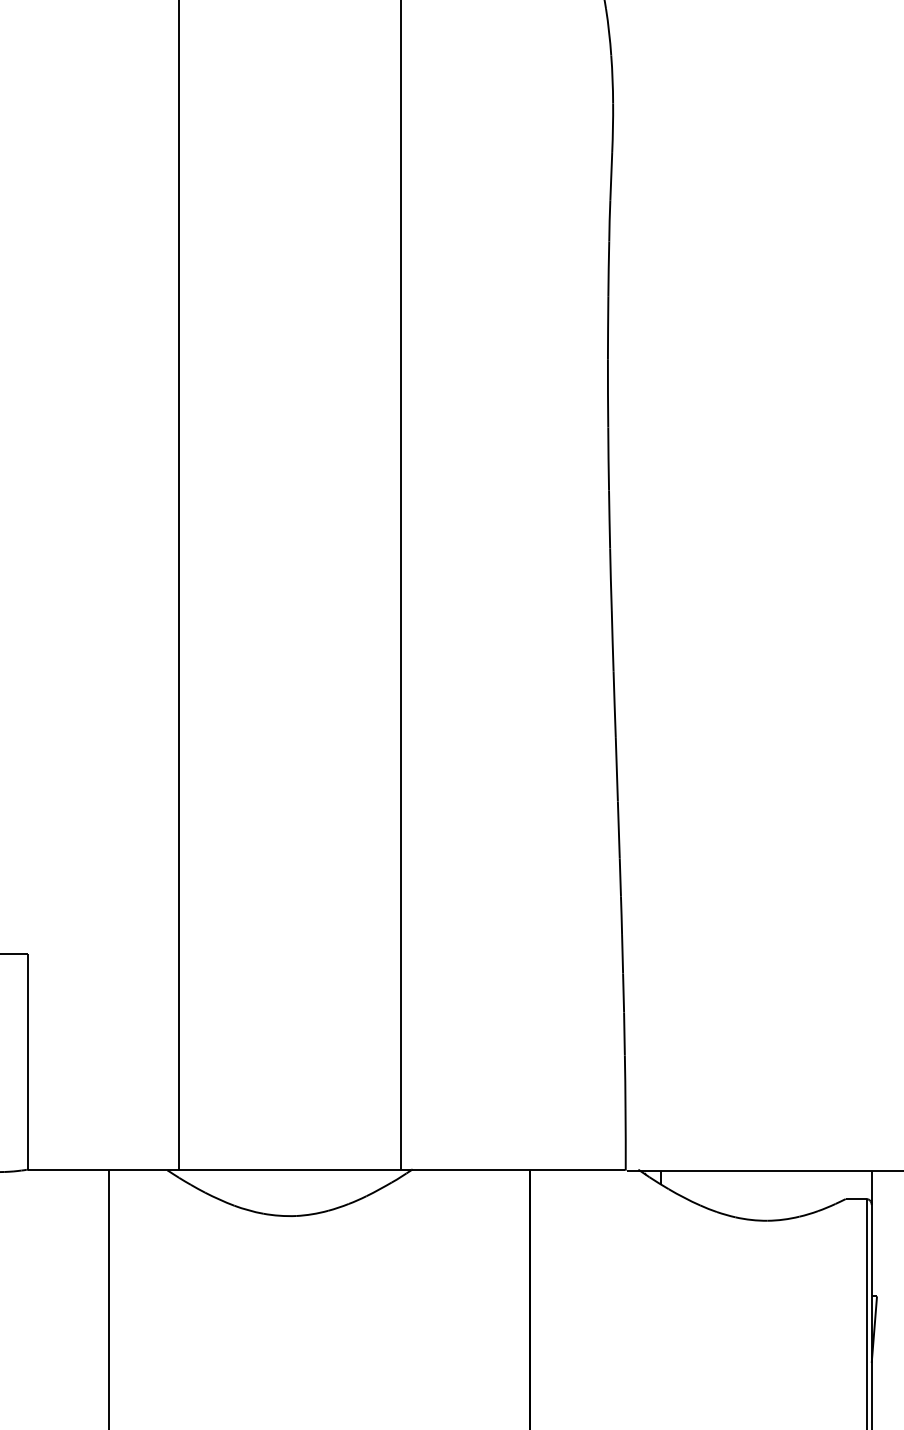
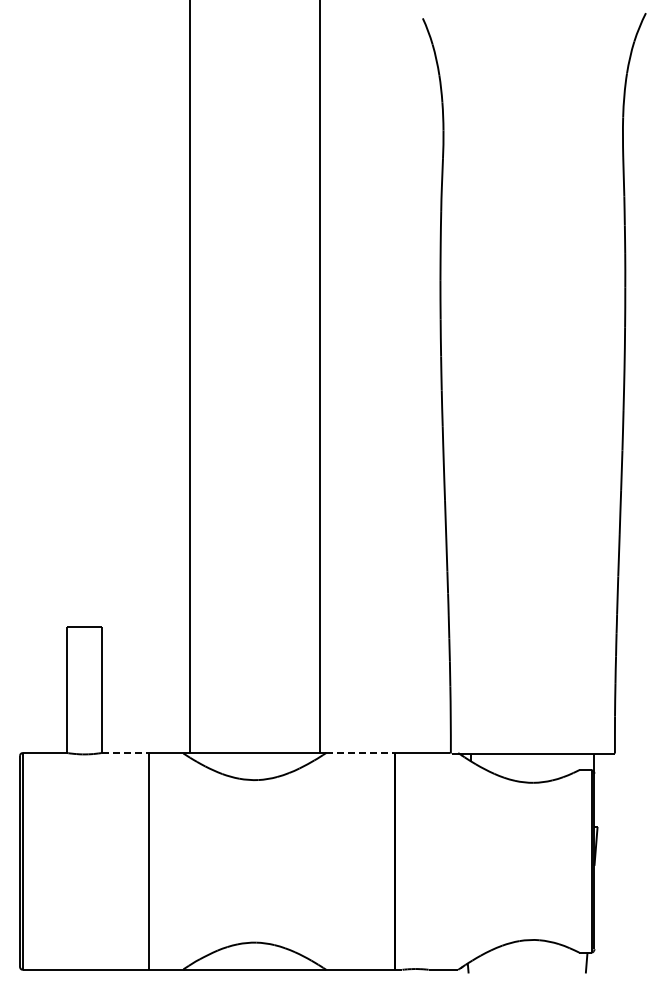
line: (70, 1168) -> (126, 752), solid -> dashed
line: (472, 1168) -> (361, 752), solid -> dashed

